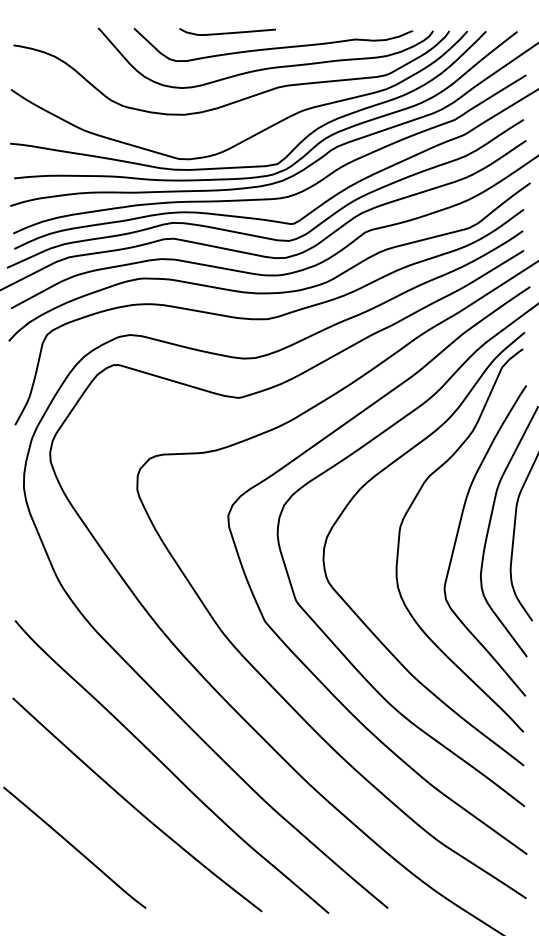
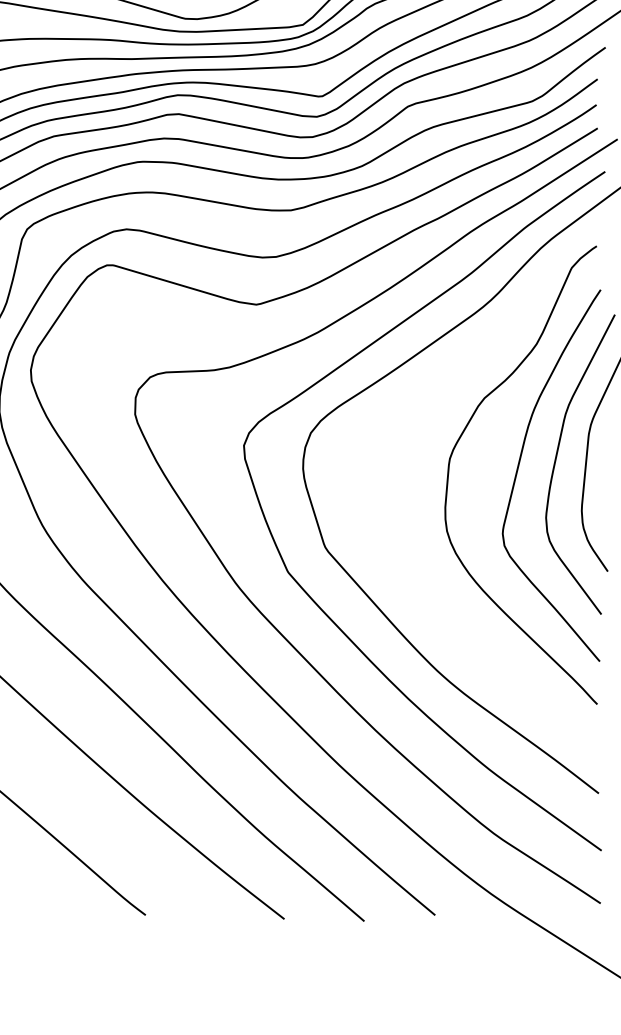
curve: (355, 496) -> (396, 422), removed

